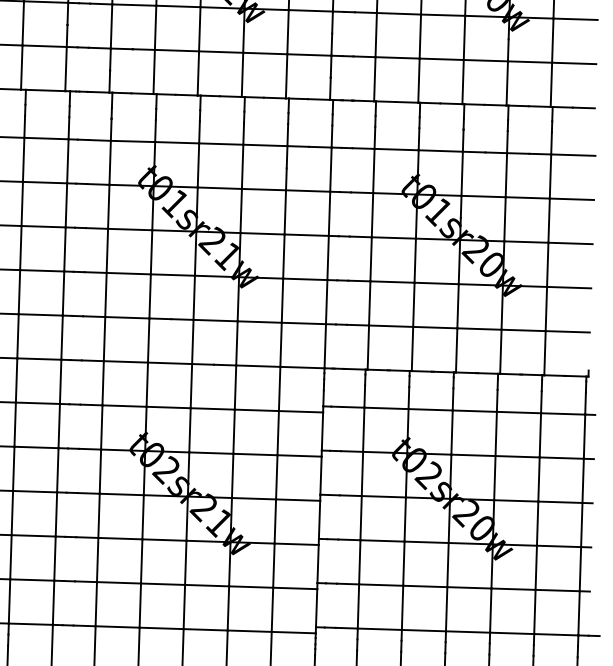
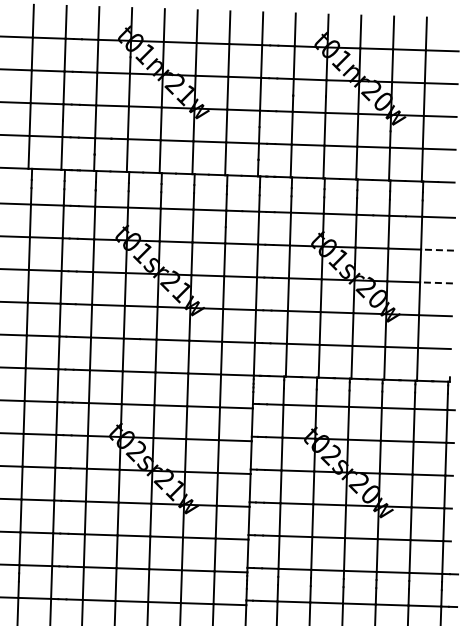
line: (571, 199) -> (437, 250), solid -> dashed
line: (570, 242) -> (436, 282), solid -> dashed

